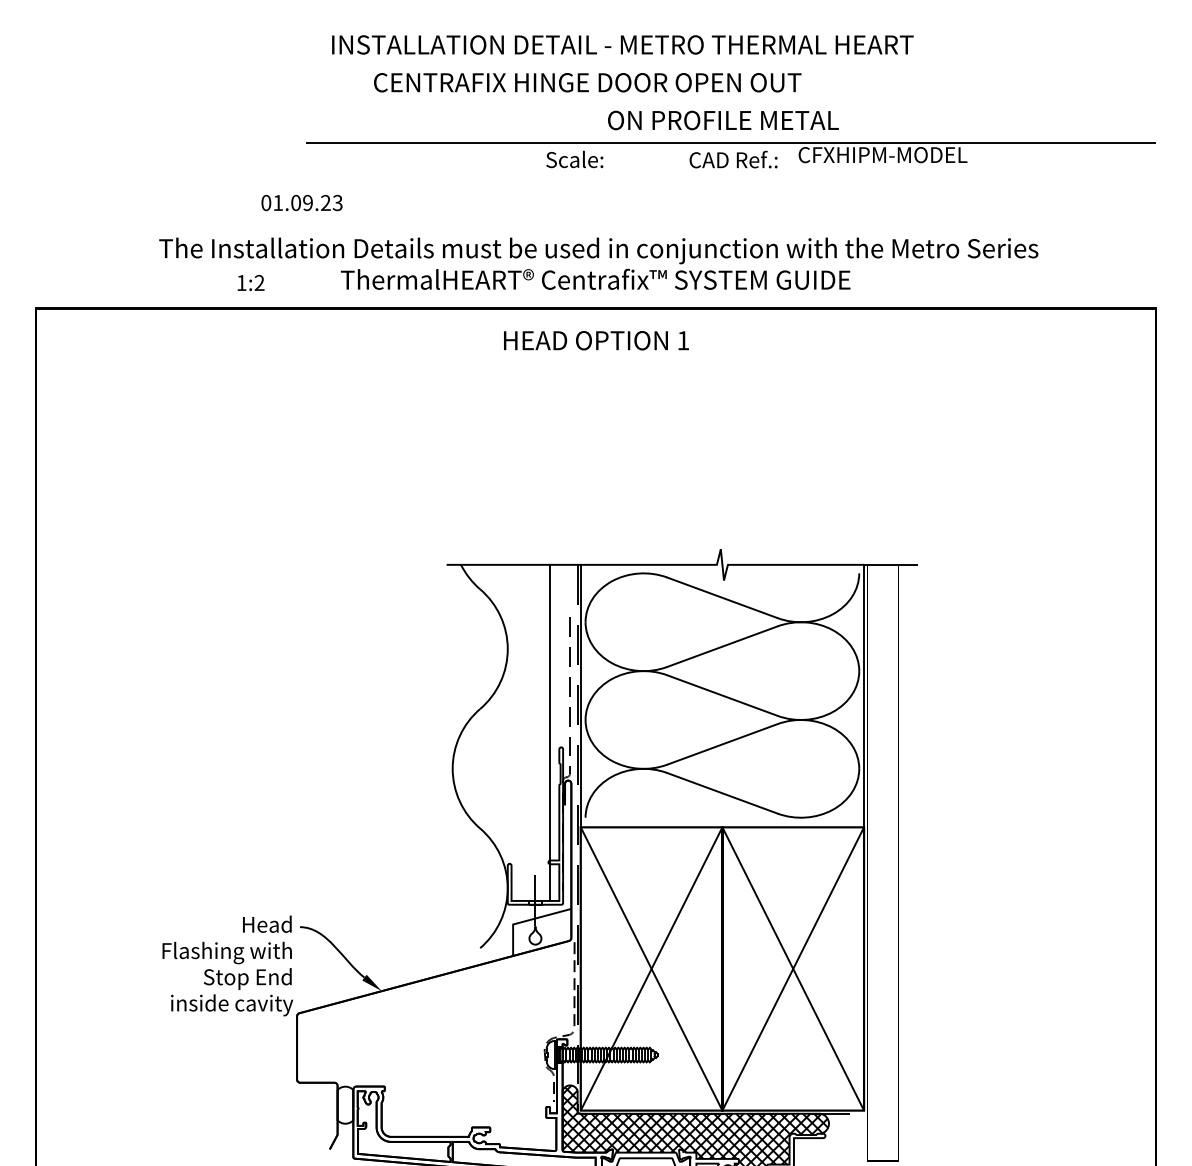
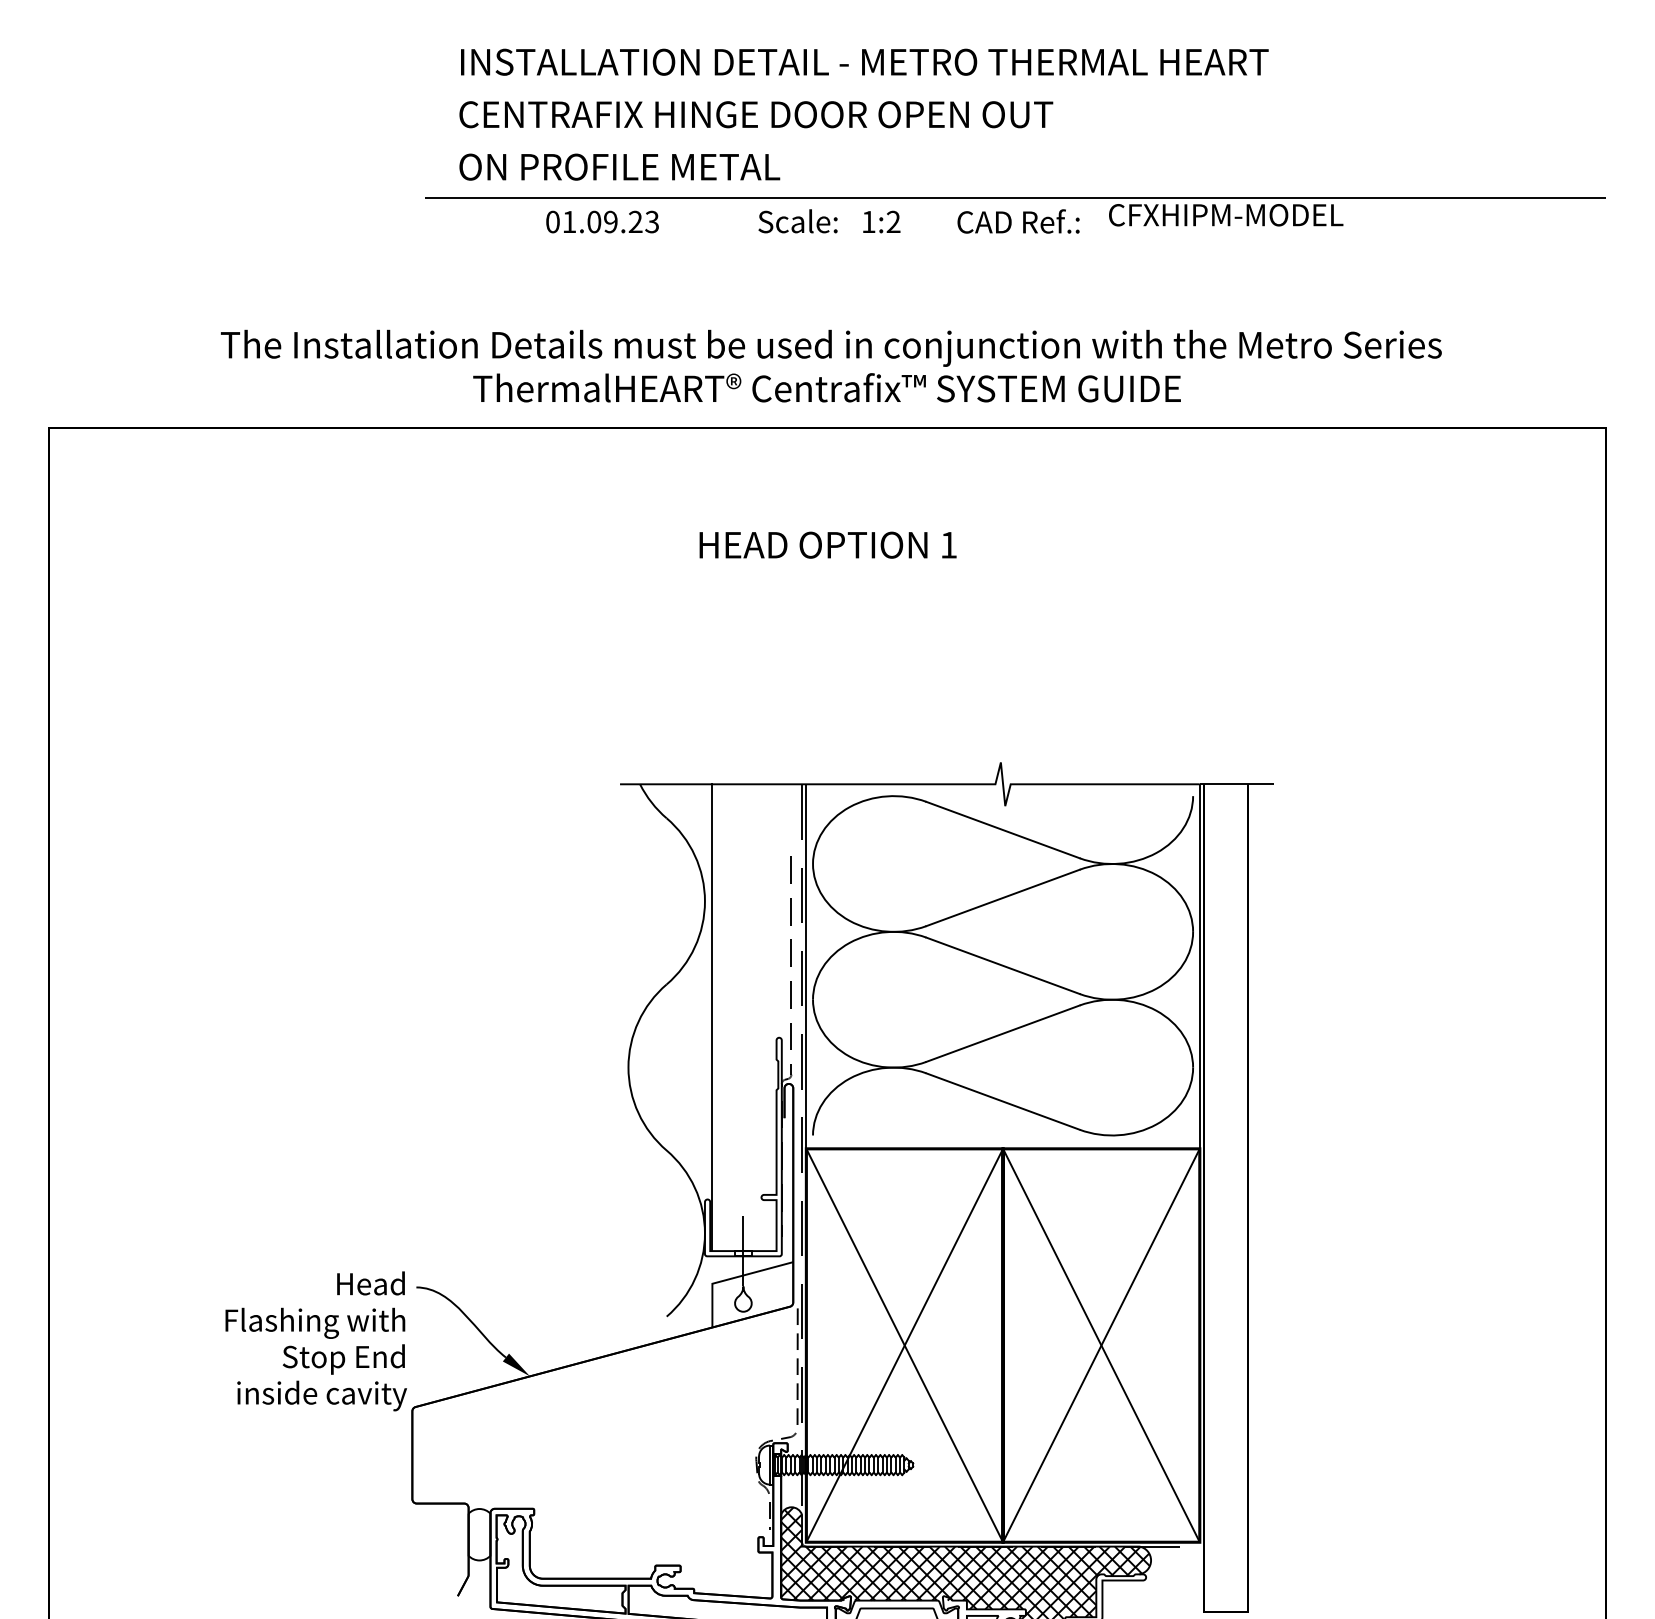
text: (587, 82) -> (755, 114), moved
text: (723, 120) -> (619, 167), moved
text: (301, 203) -> (601, 222), moved
text: (250, 283) -> (880, 222), moved
text: (596, 340) -> (828, 544), moved
line: (550, 732) -> (712, 1017), moved

